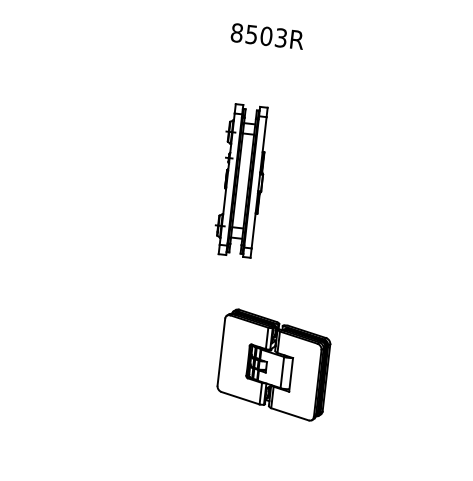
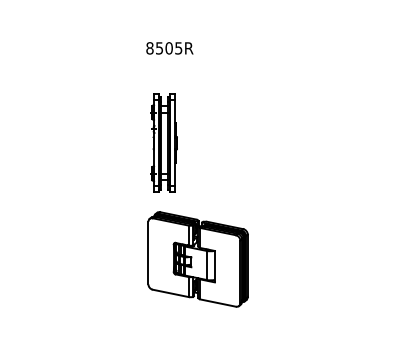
text: (280, 36) -> (178, 47), 8503R -> 8505R
part: (273, 365) -> (197, 259), size x1.43

